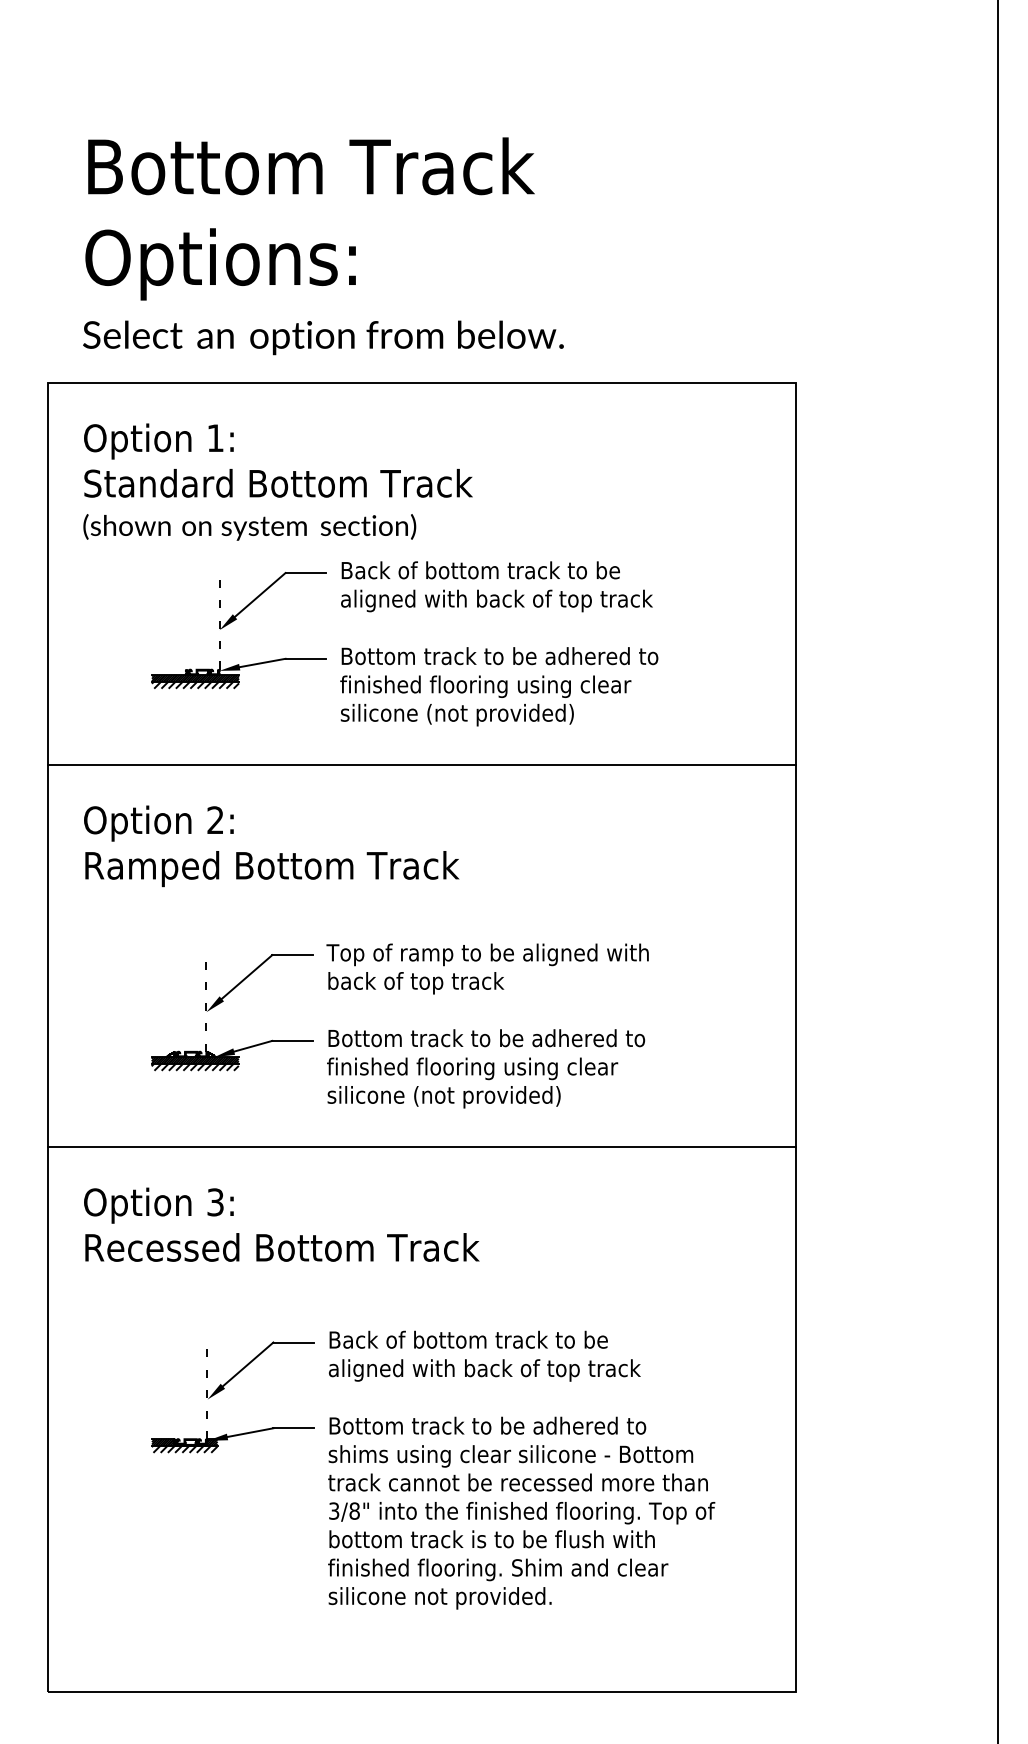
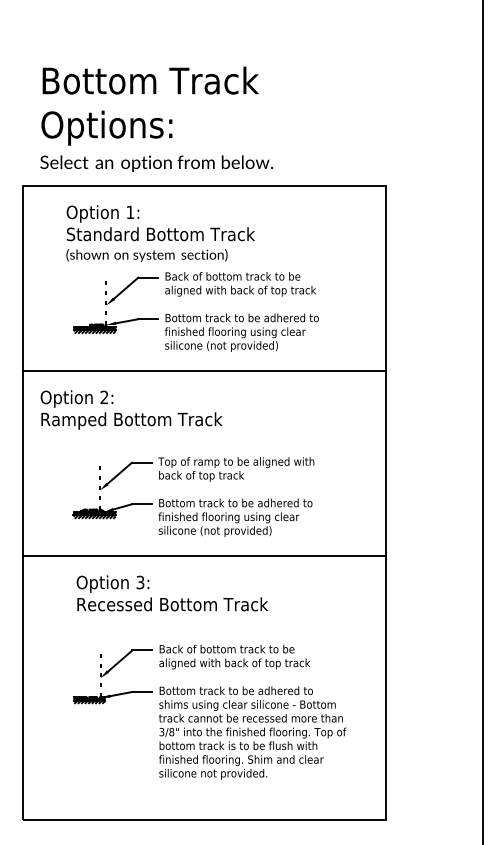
text: (277, 481) -> (160, 233), moved
text: (279, 1225) -> (171, 593), moved

